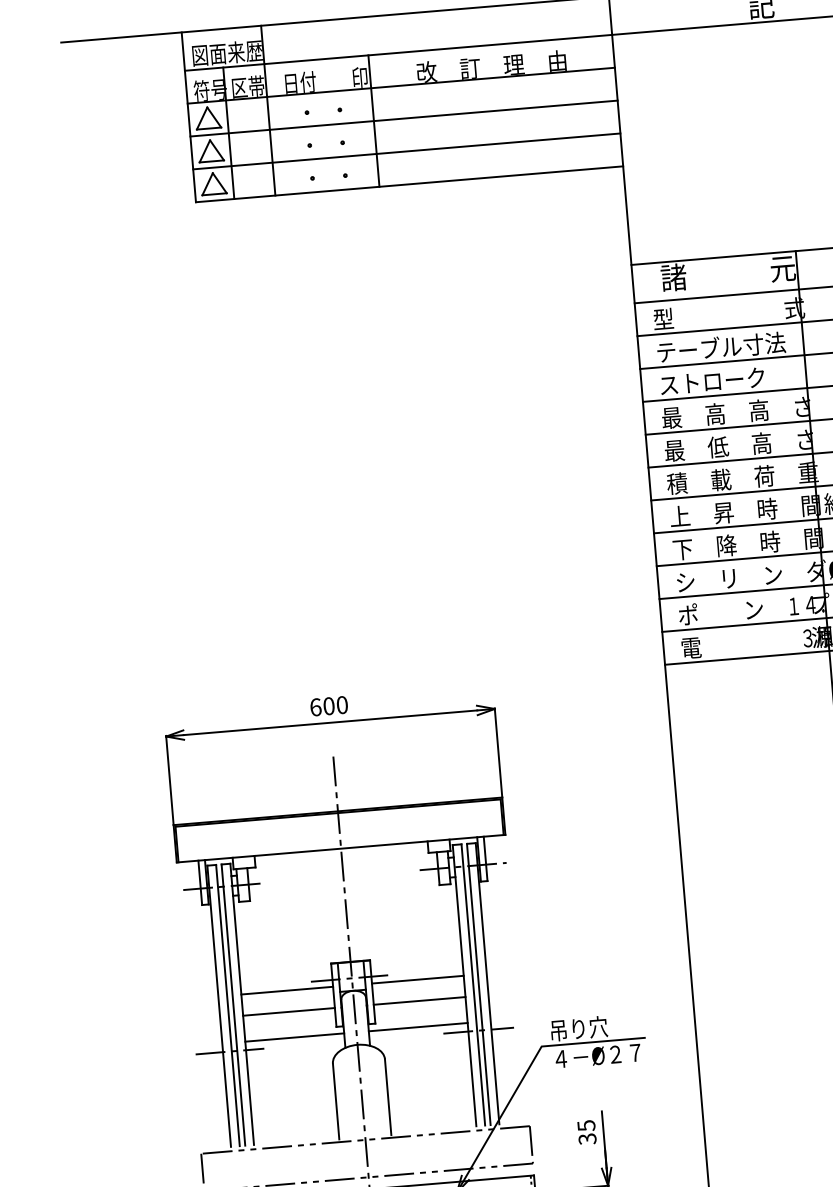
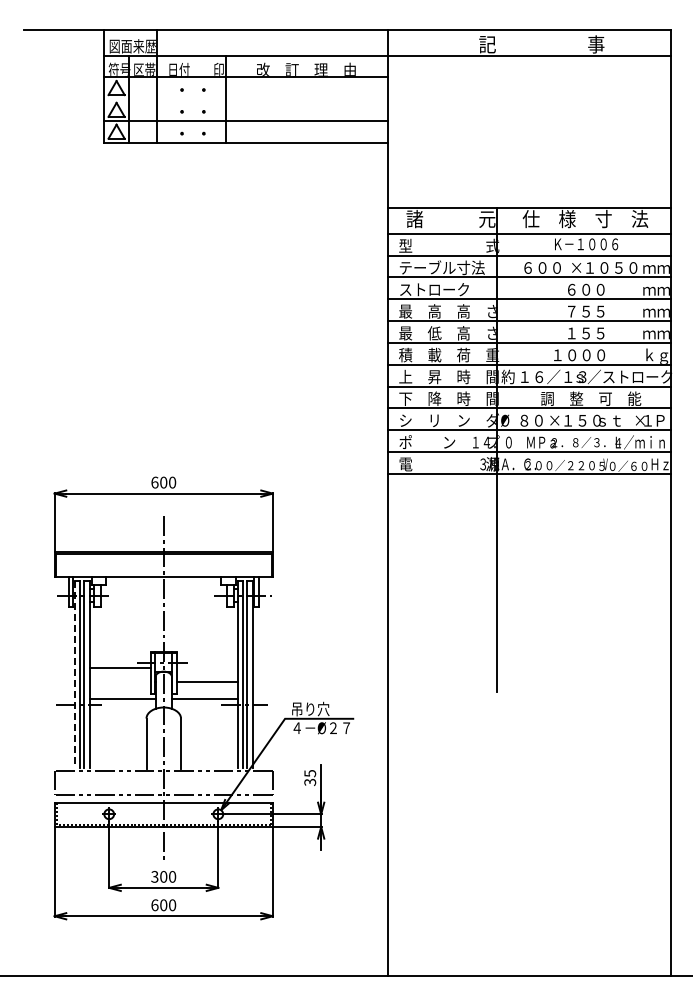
line: (403, 118) -> (245, 99), removed
line: (416, 979) -> (206, 667), removed
line: (218, 1006) -> (74, 674), solid -> dashed
line: (287, 1011) -> (119, 681), removed

